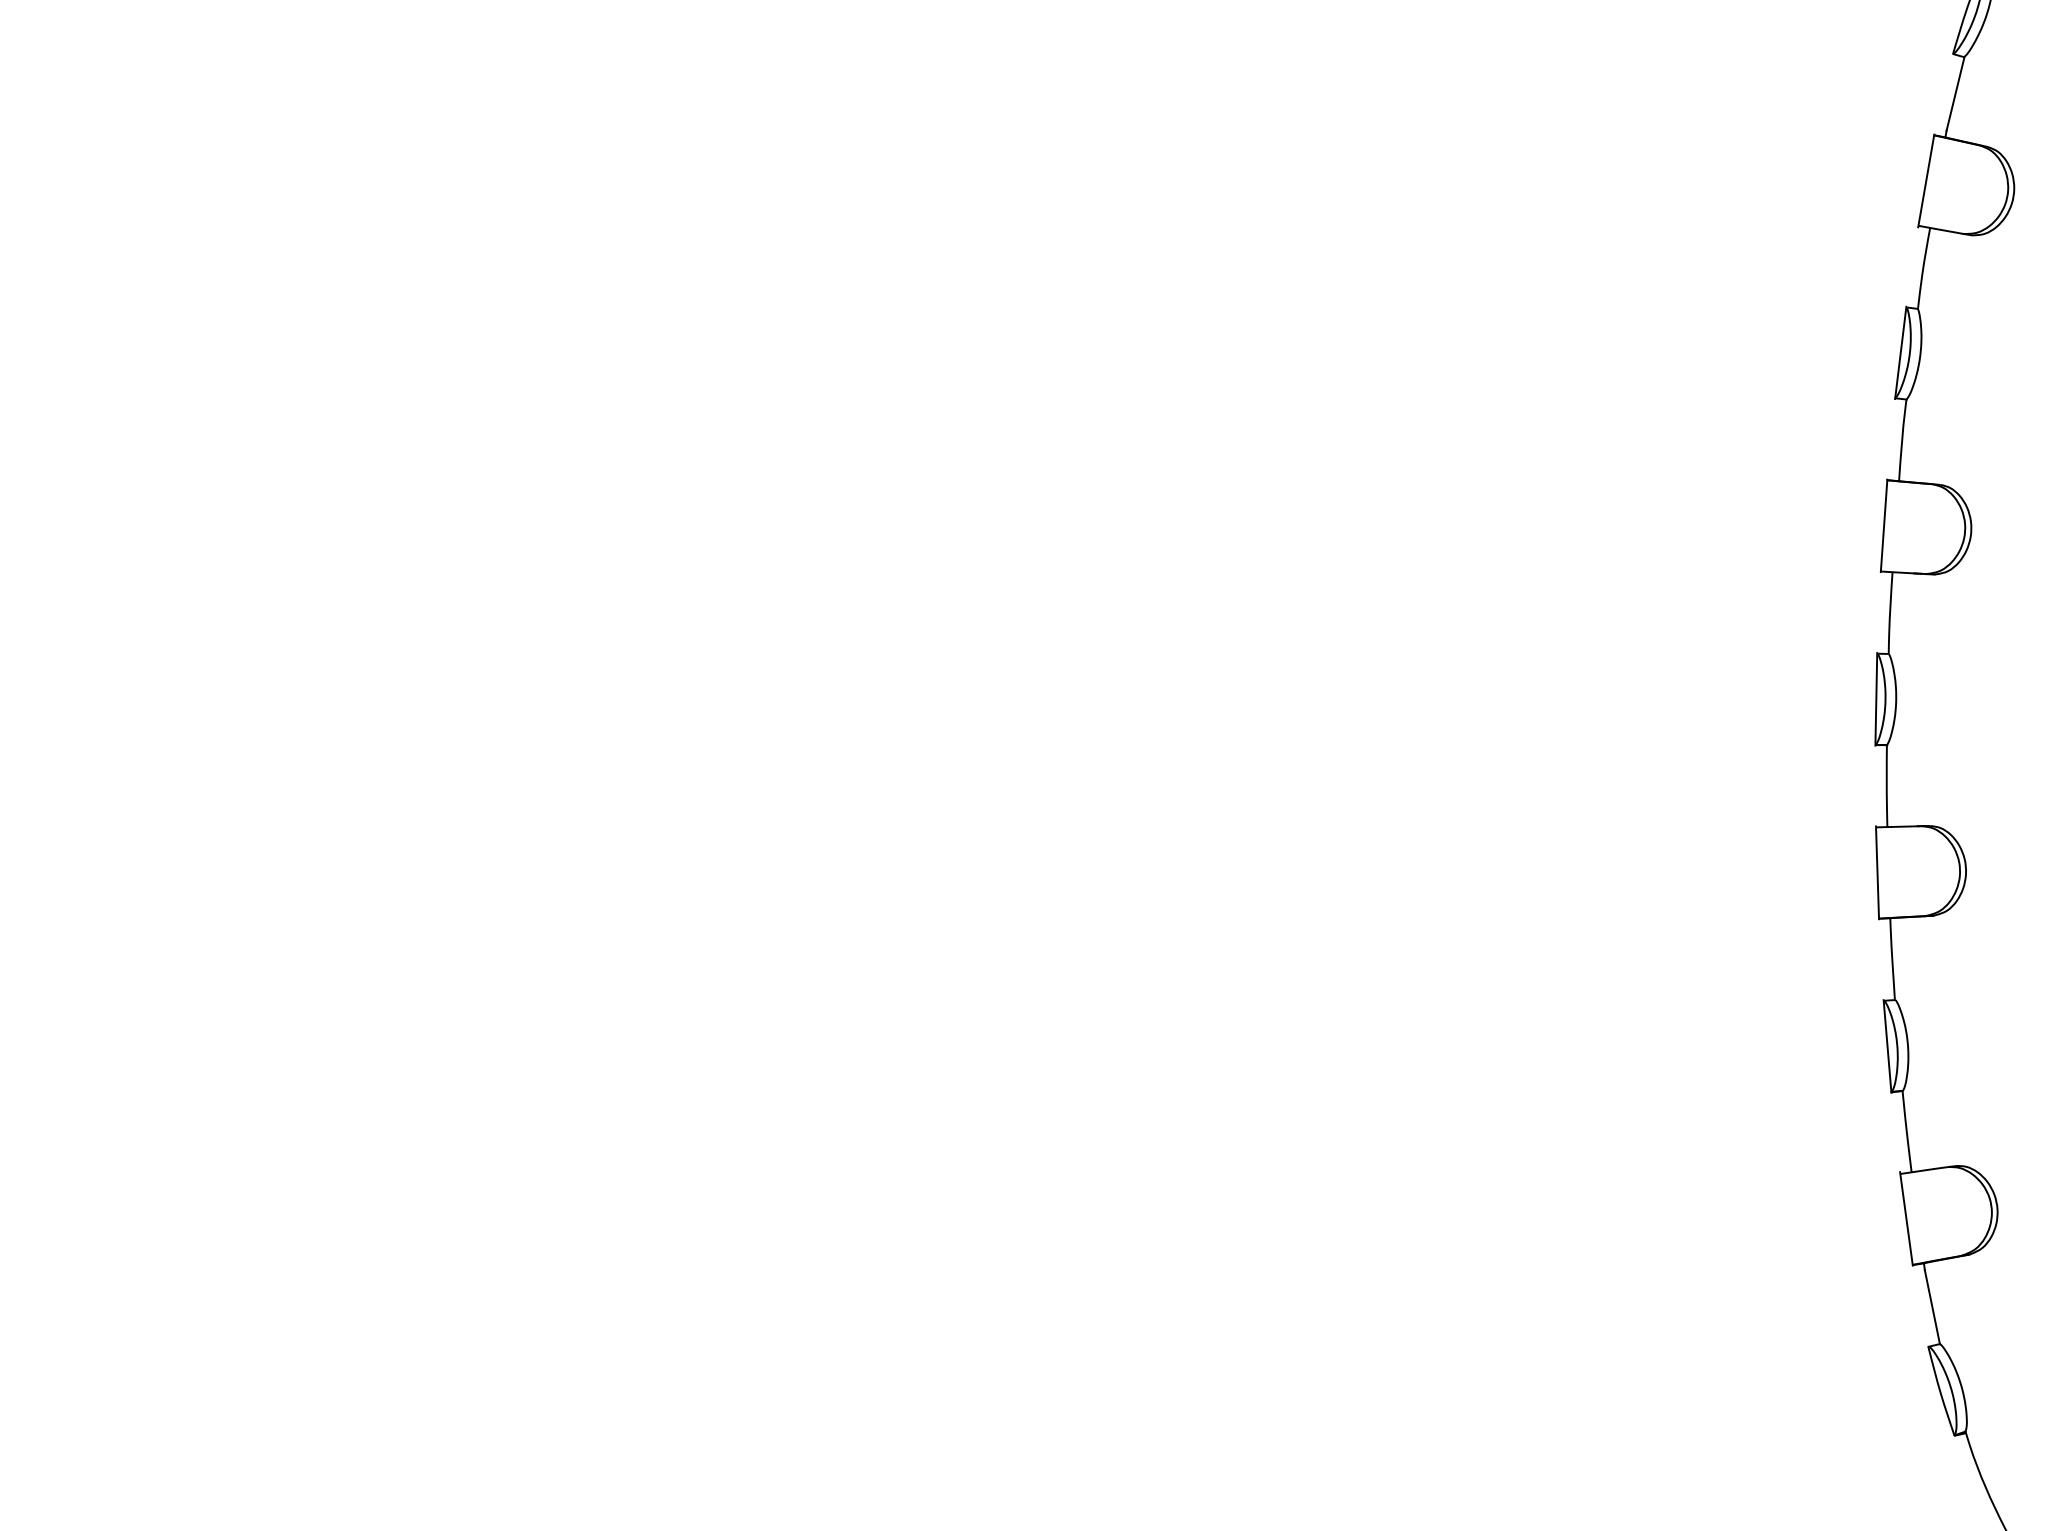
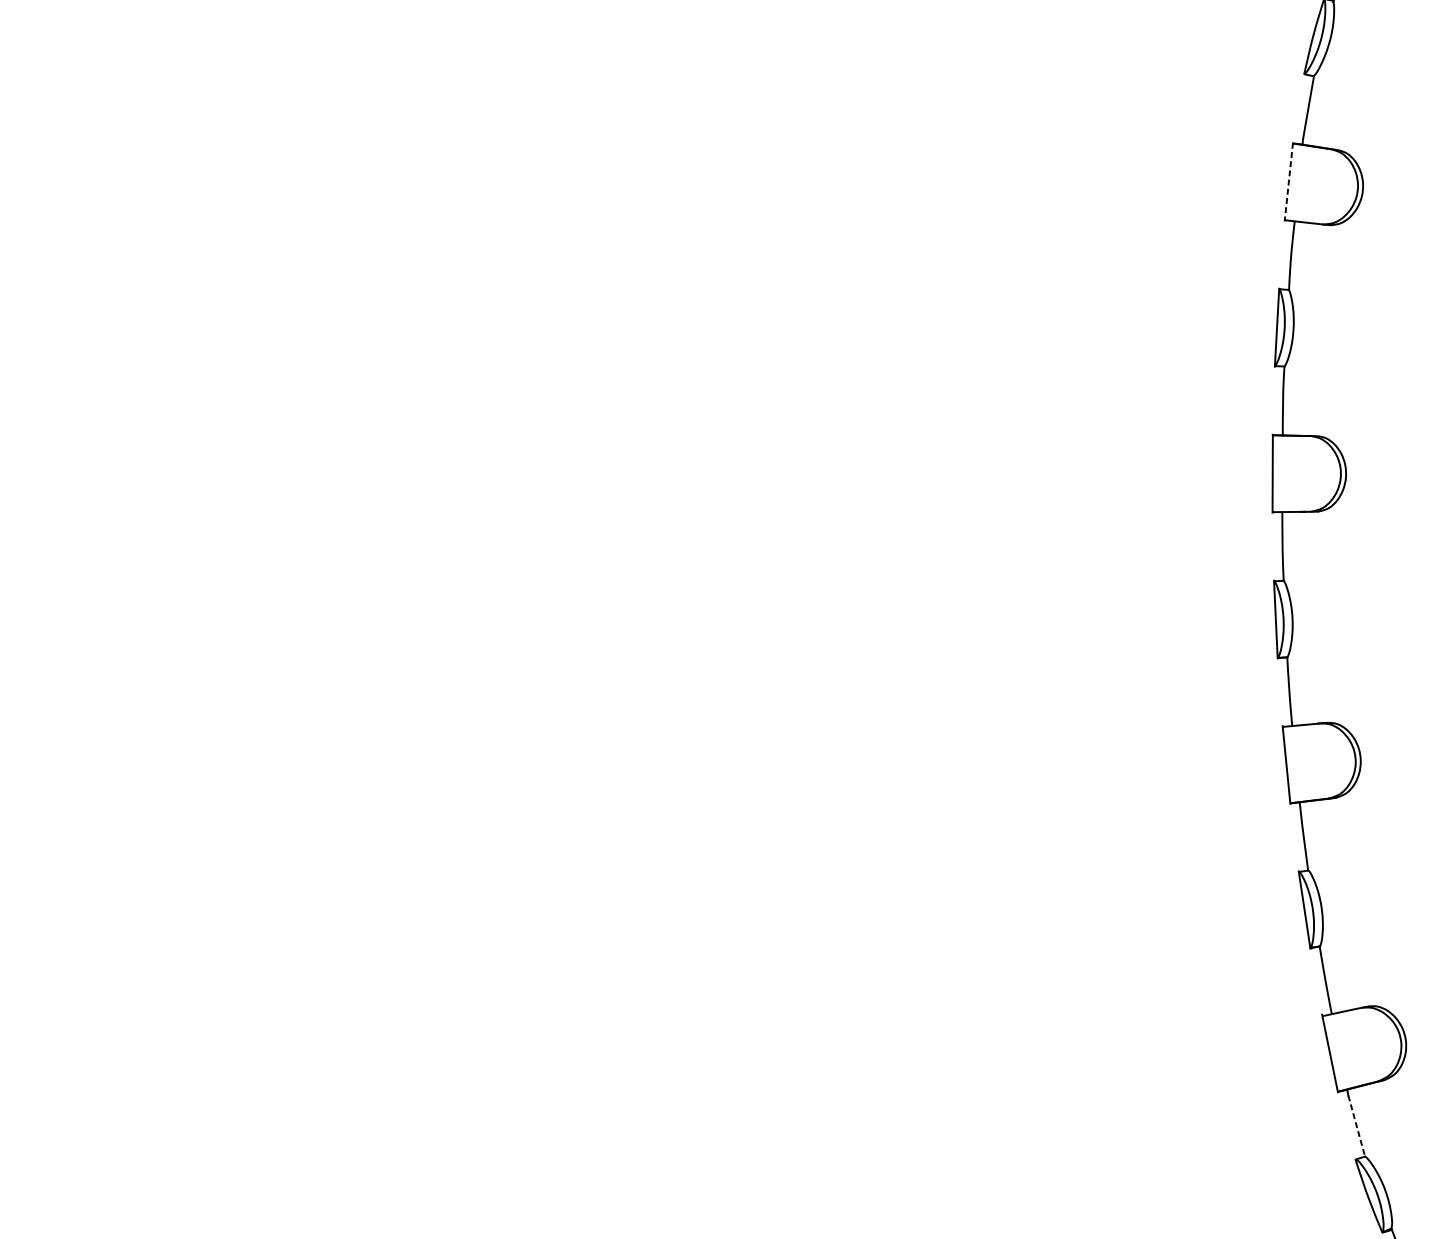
line: (1926, 181) -> (1289, 182), solid -> dashed
line: (1932, 1307) -> (1356, 1126), solid -> dashed

